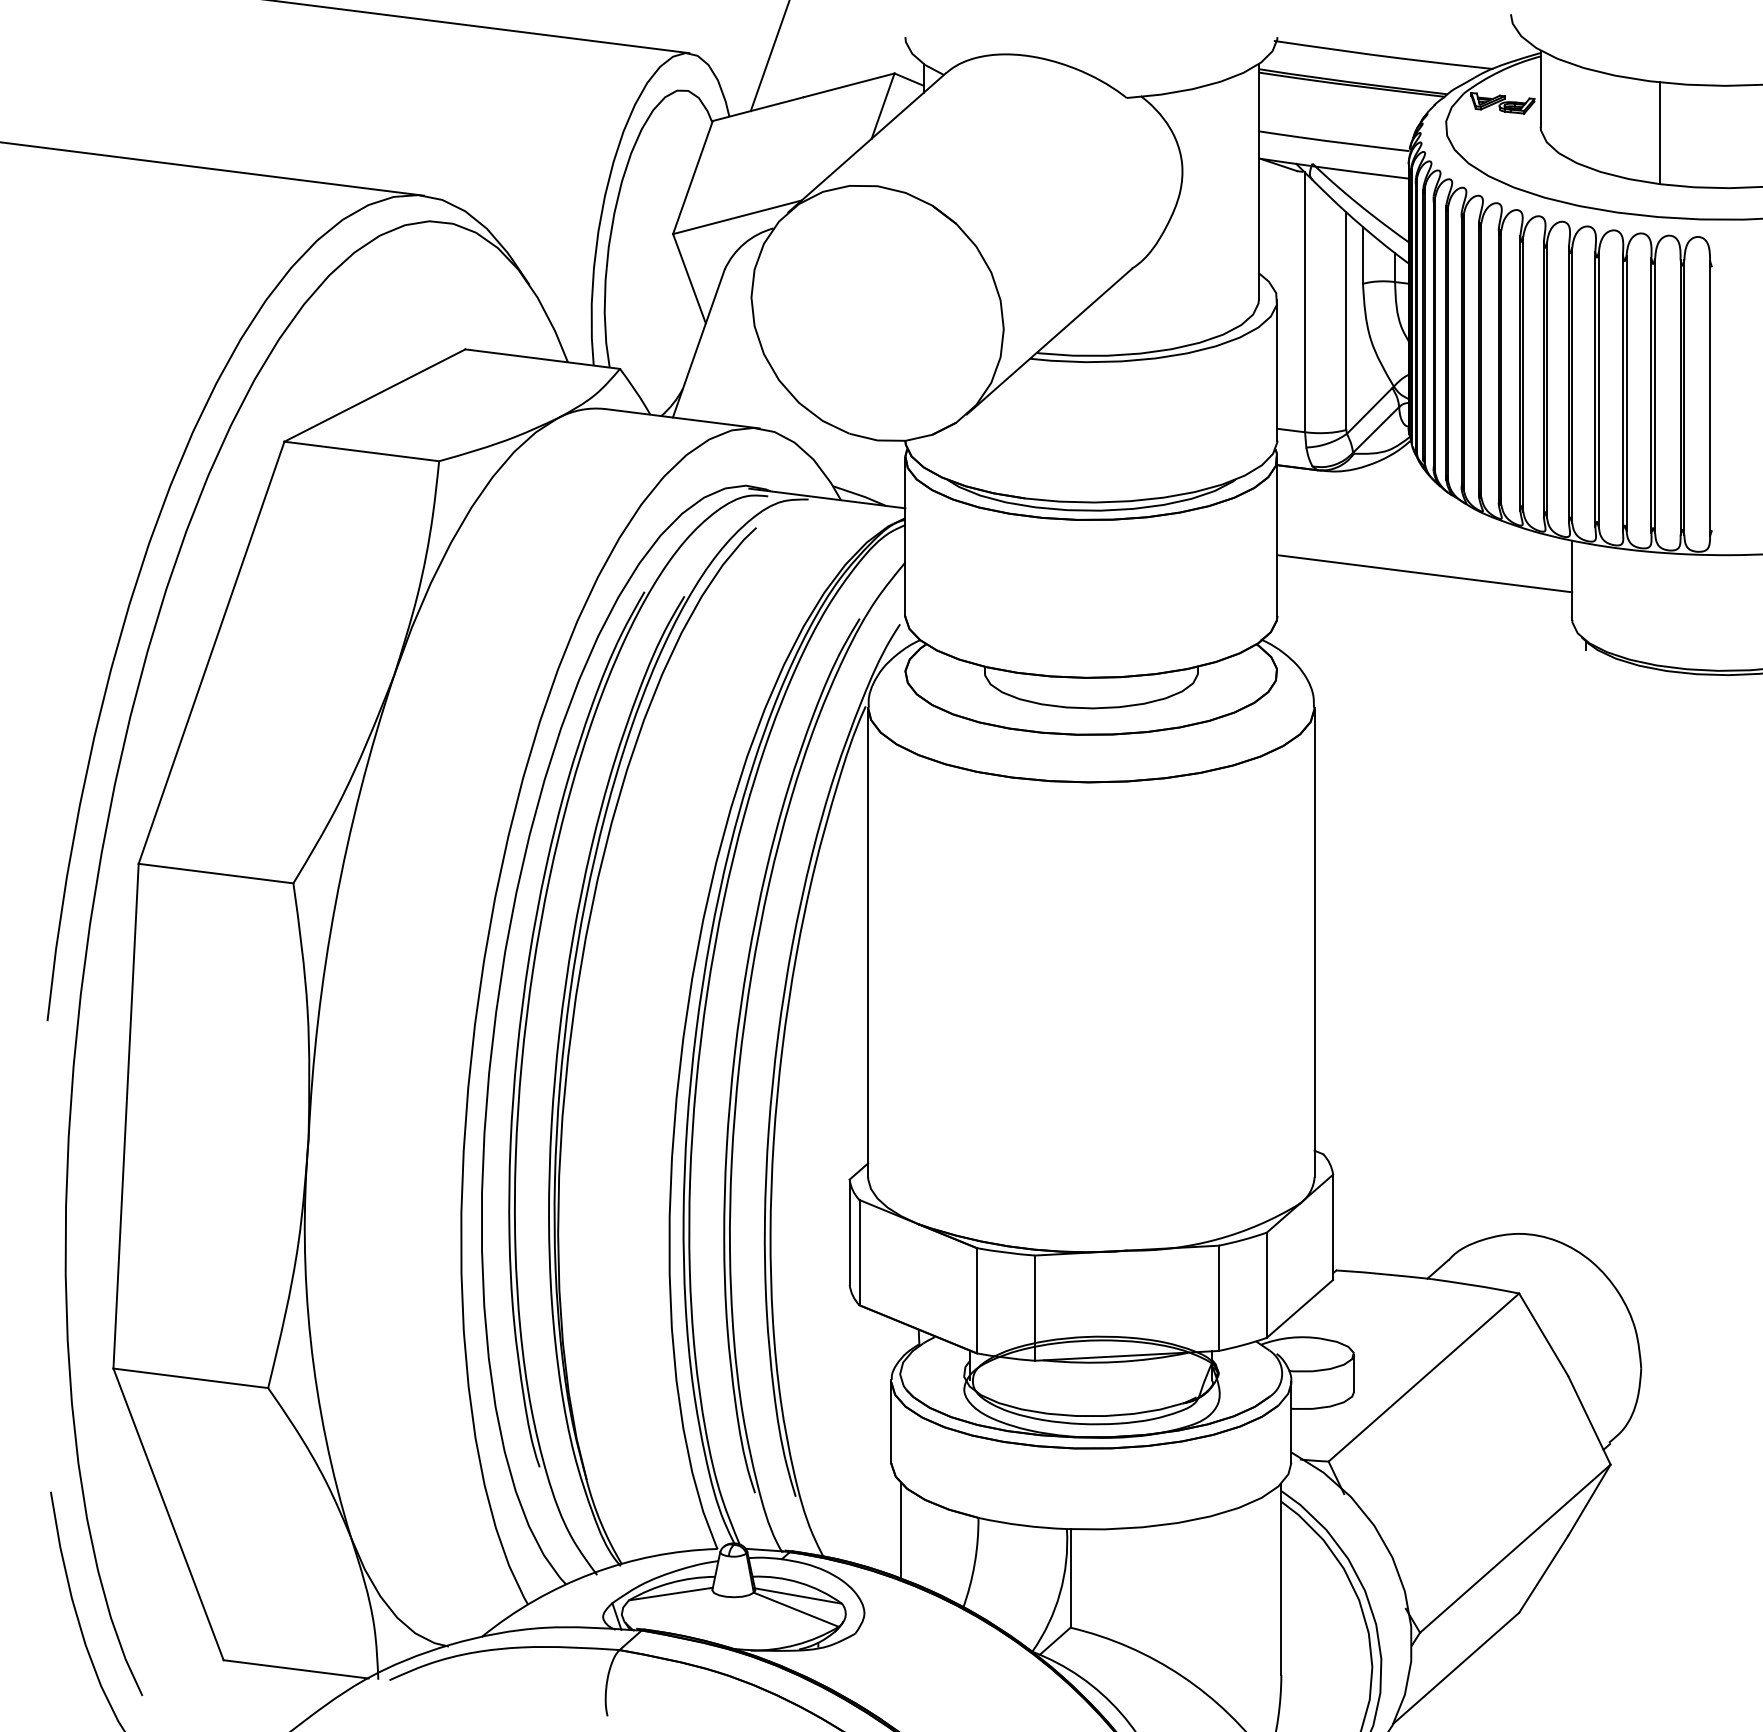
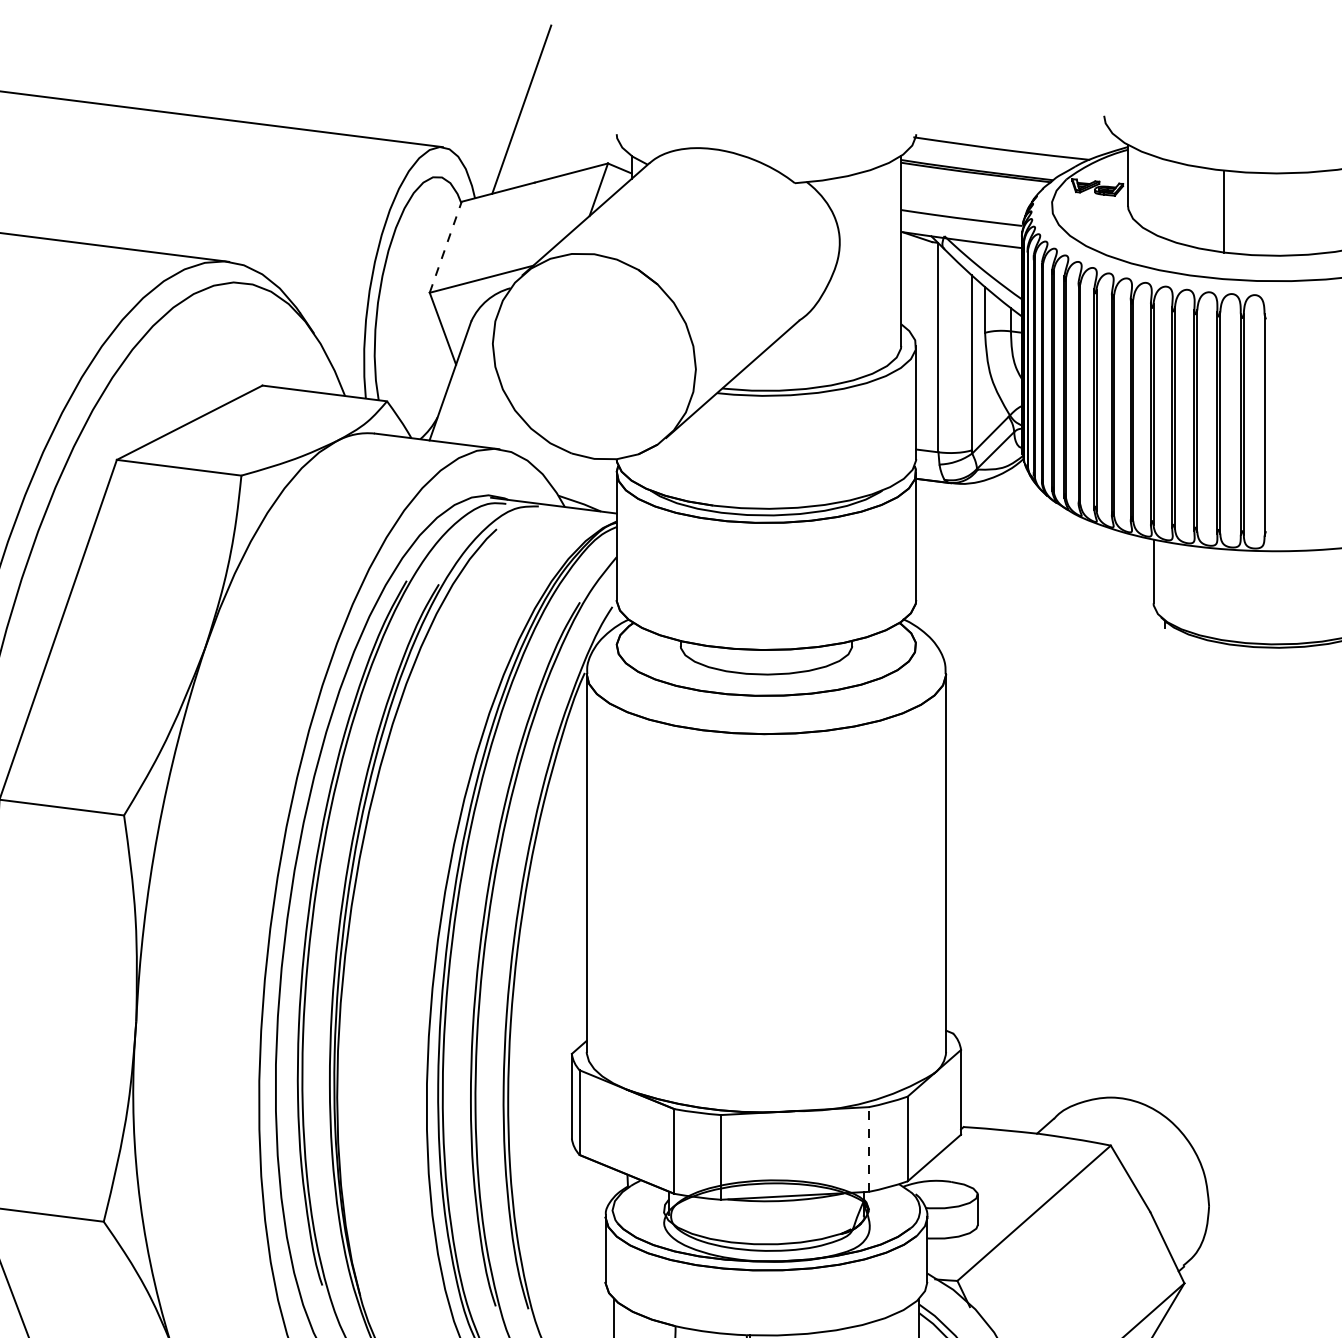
line: (692, 177) -> (445, 247), solid -> dashed
line: (1424, 573) -> (1034, 566), removed
line: (1218, 1298) -> (868, 1149), solid -> dashed

